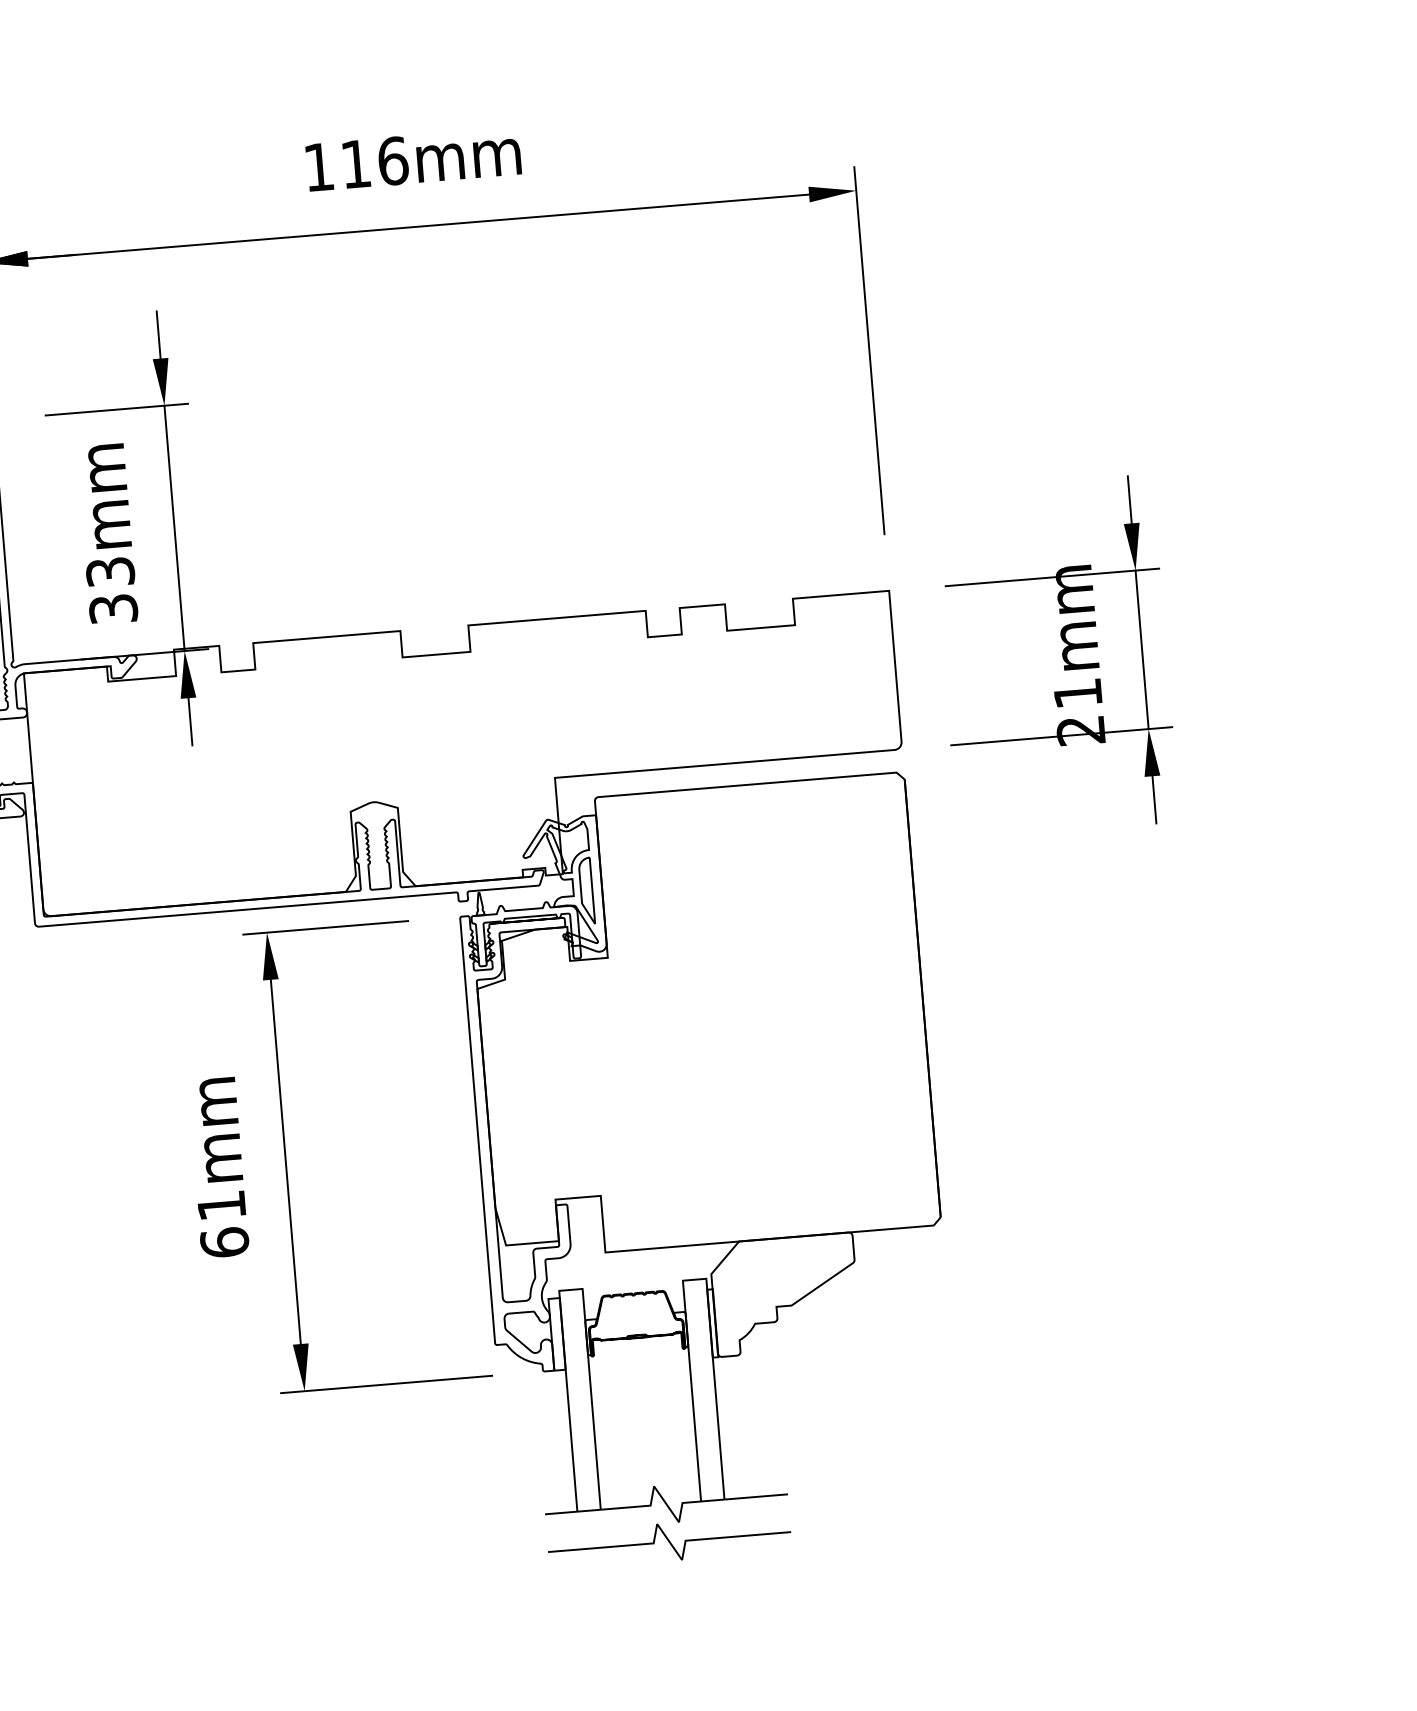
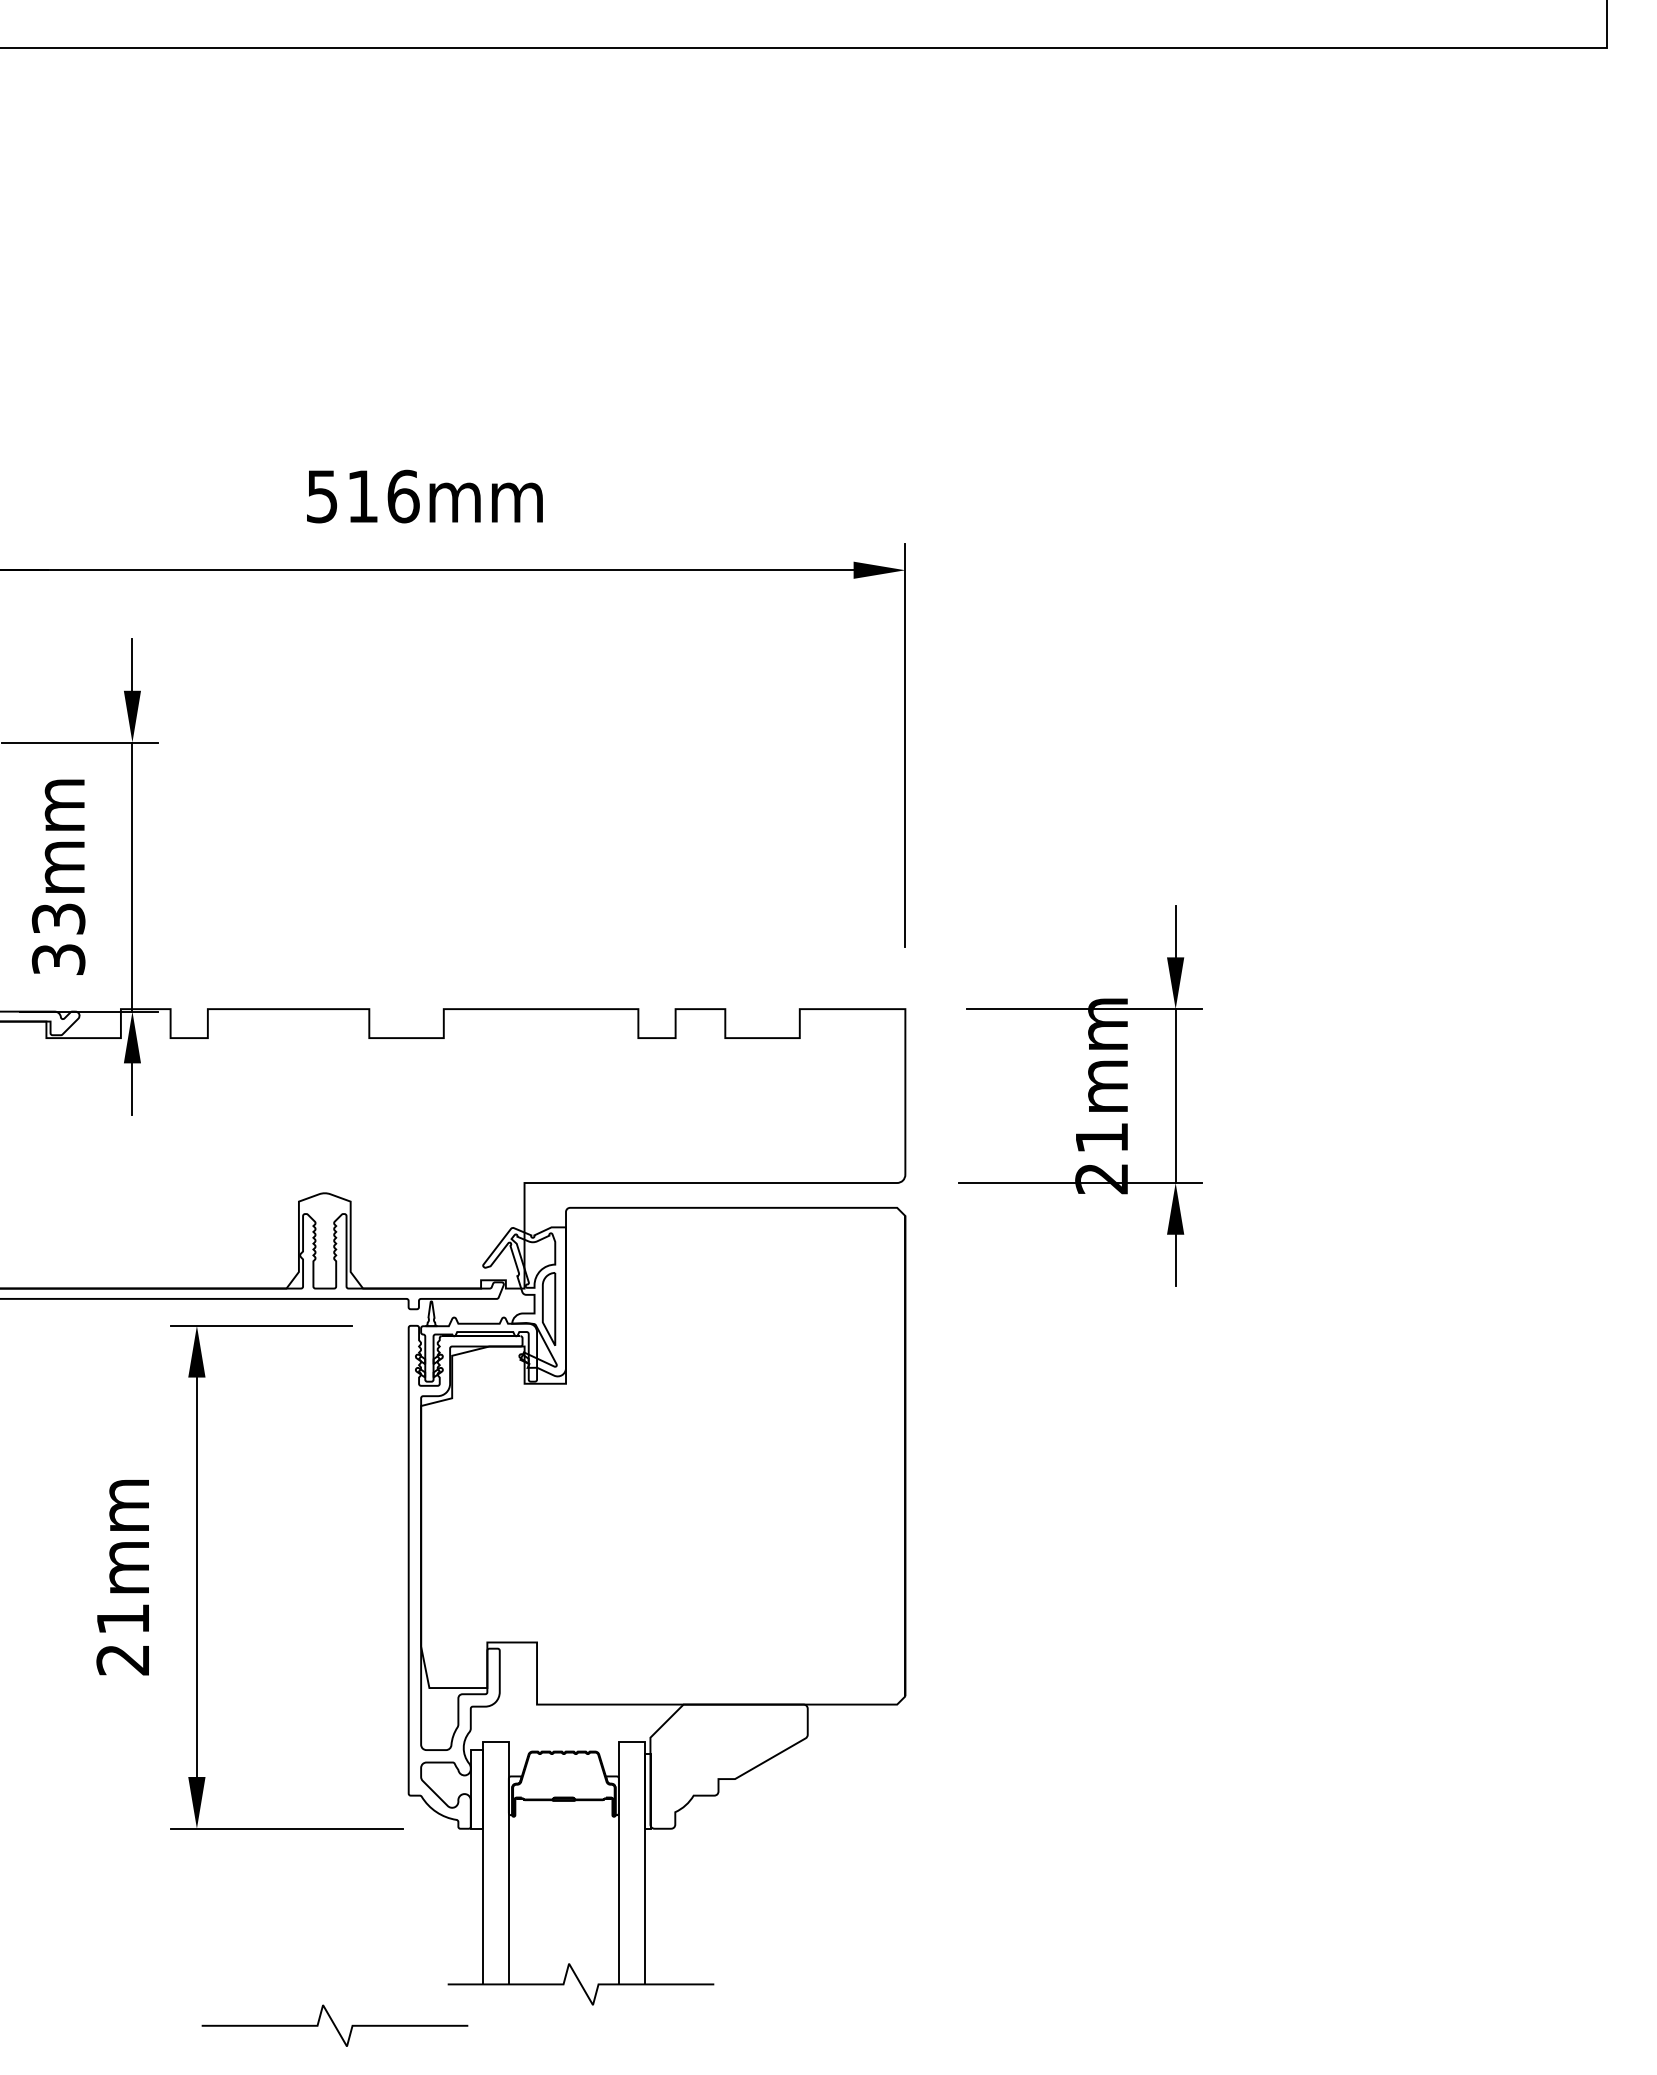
text: (319, 167) -> (322, 496), 116mm -> 516mm
text: (224, 1242) -> (122, 1659), 61mm -> 21mm
curve: (669, 1541) -> (334, 2025), moved

